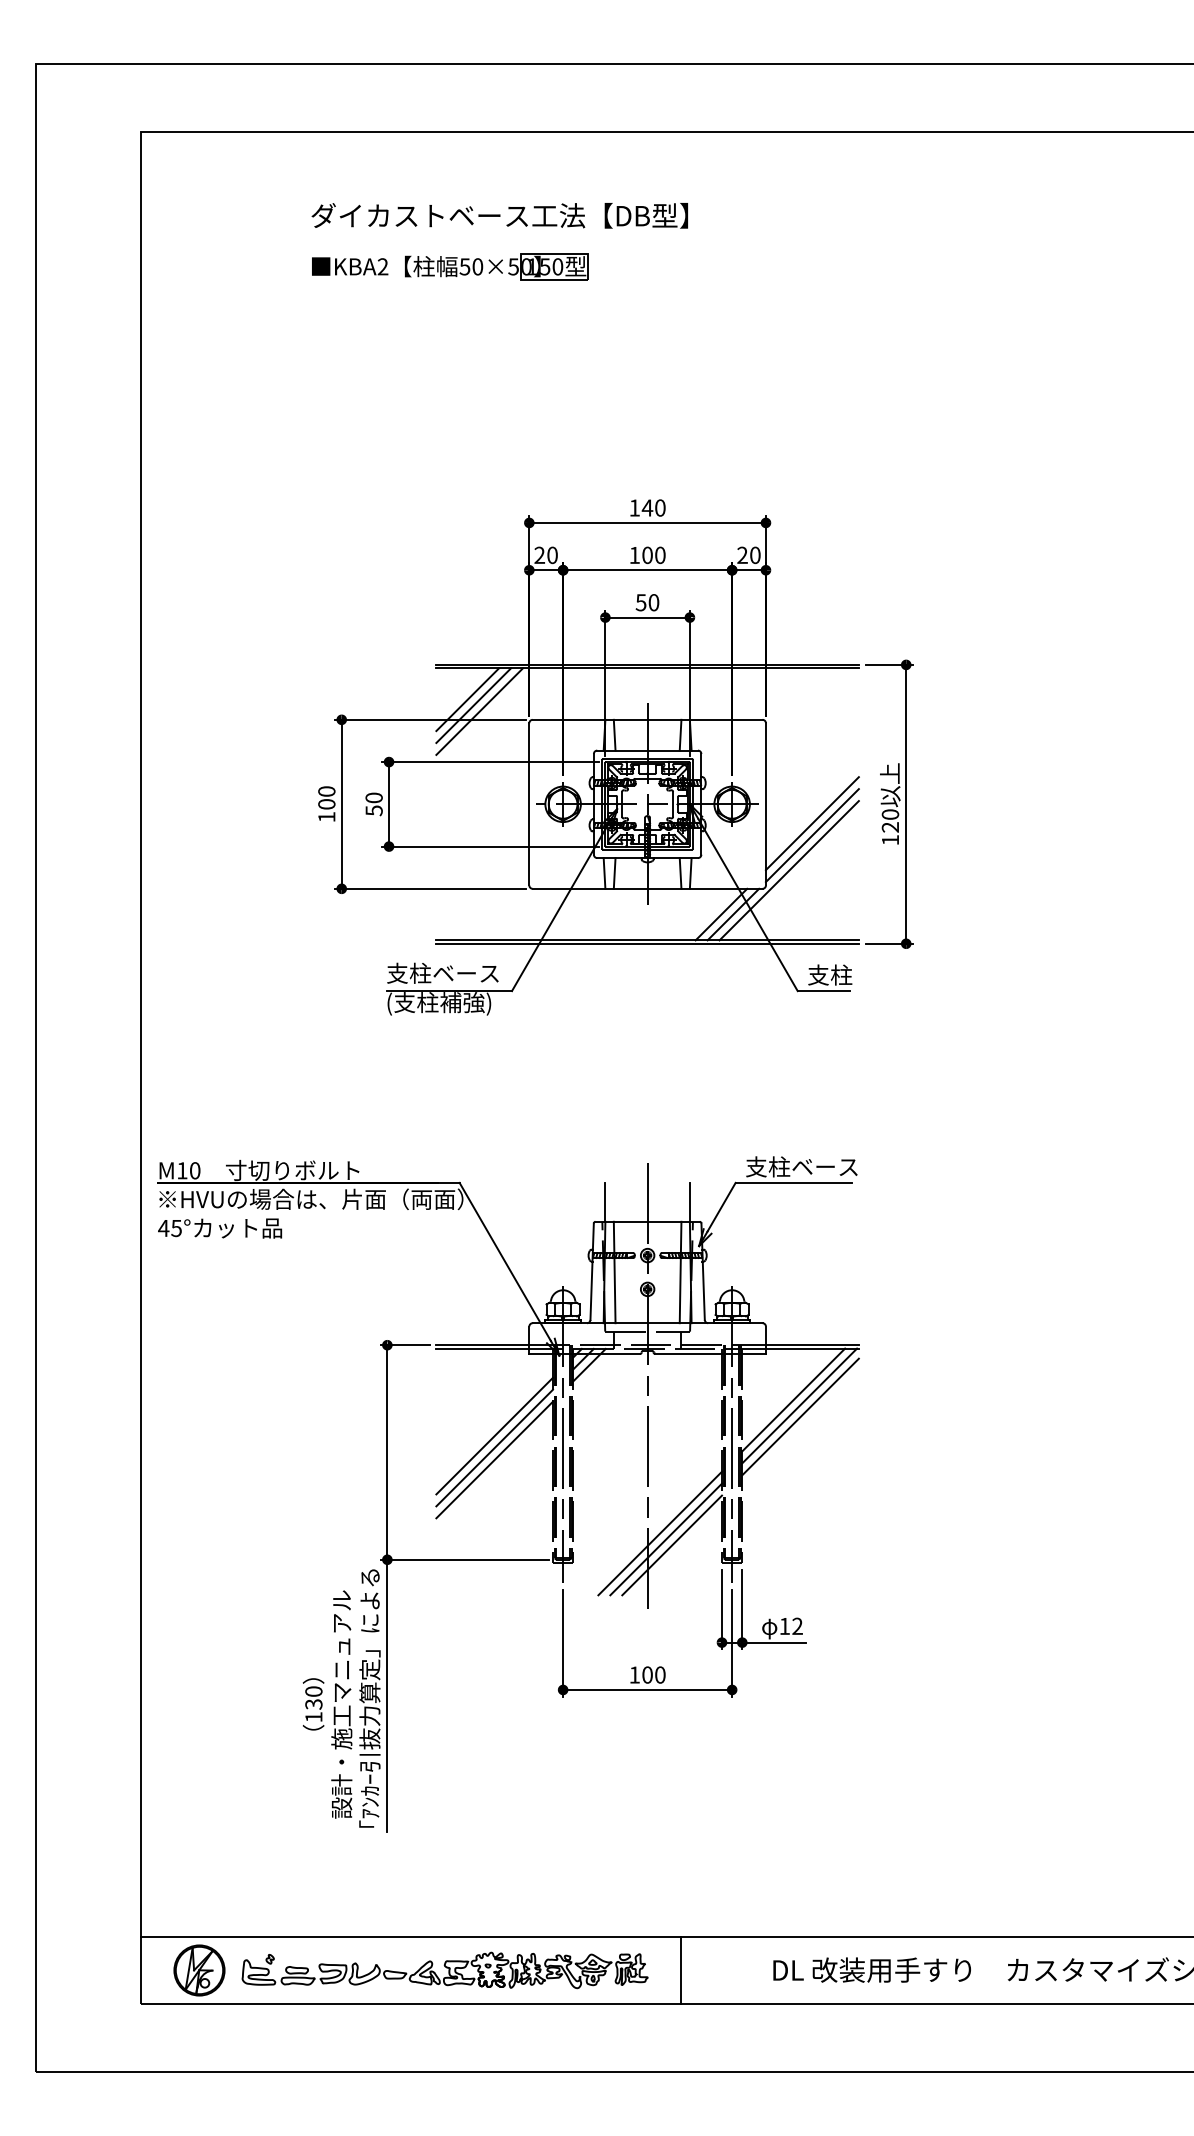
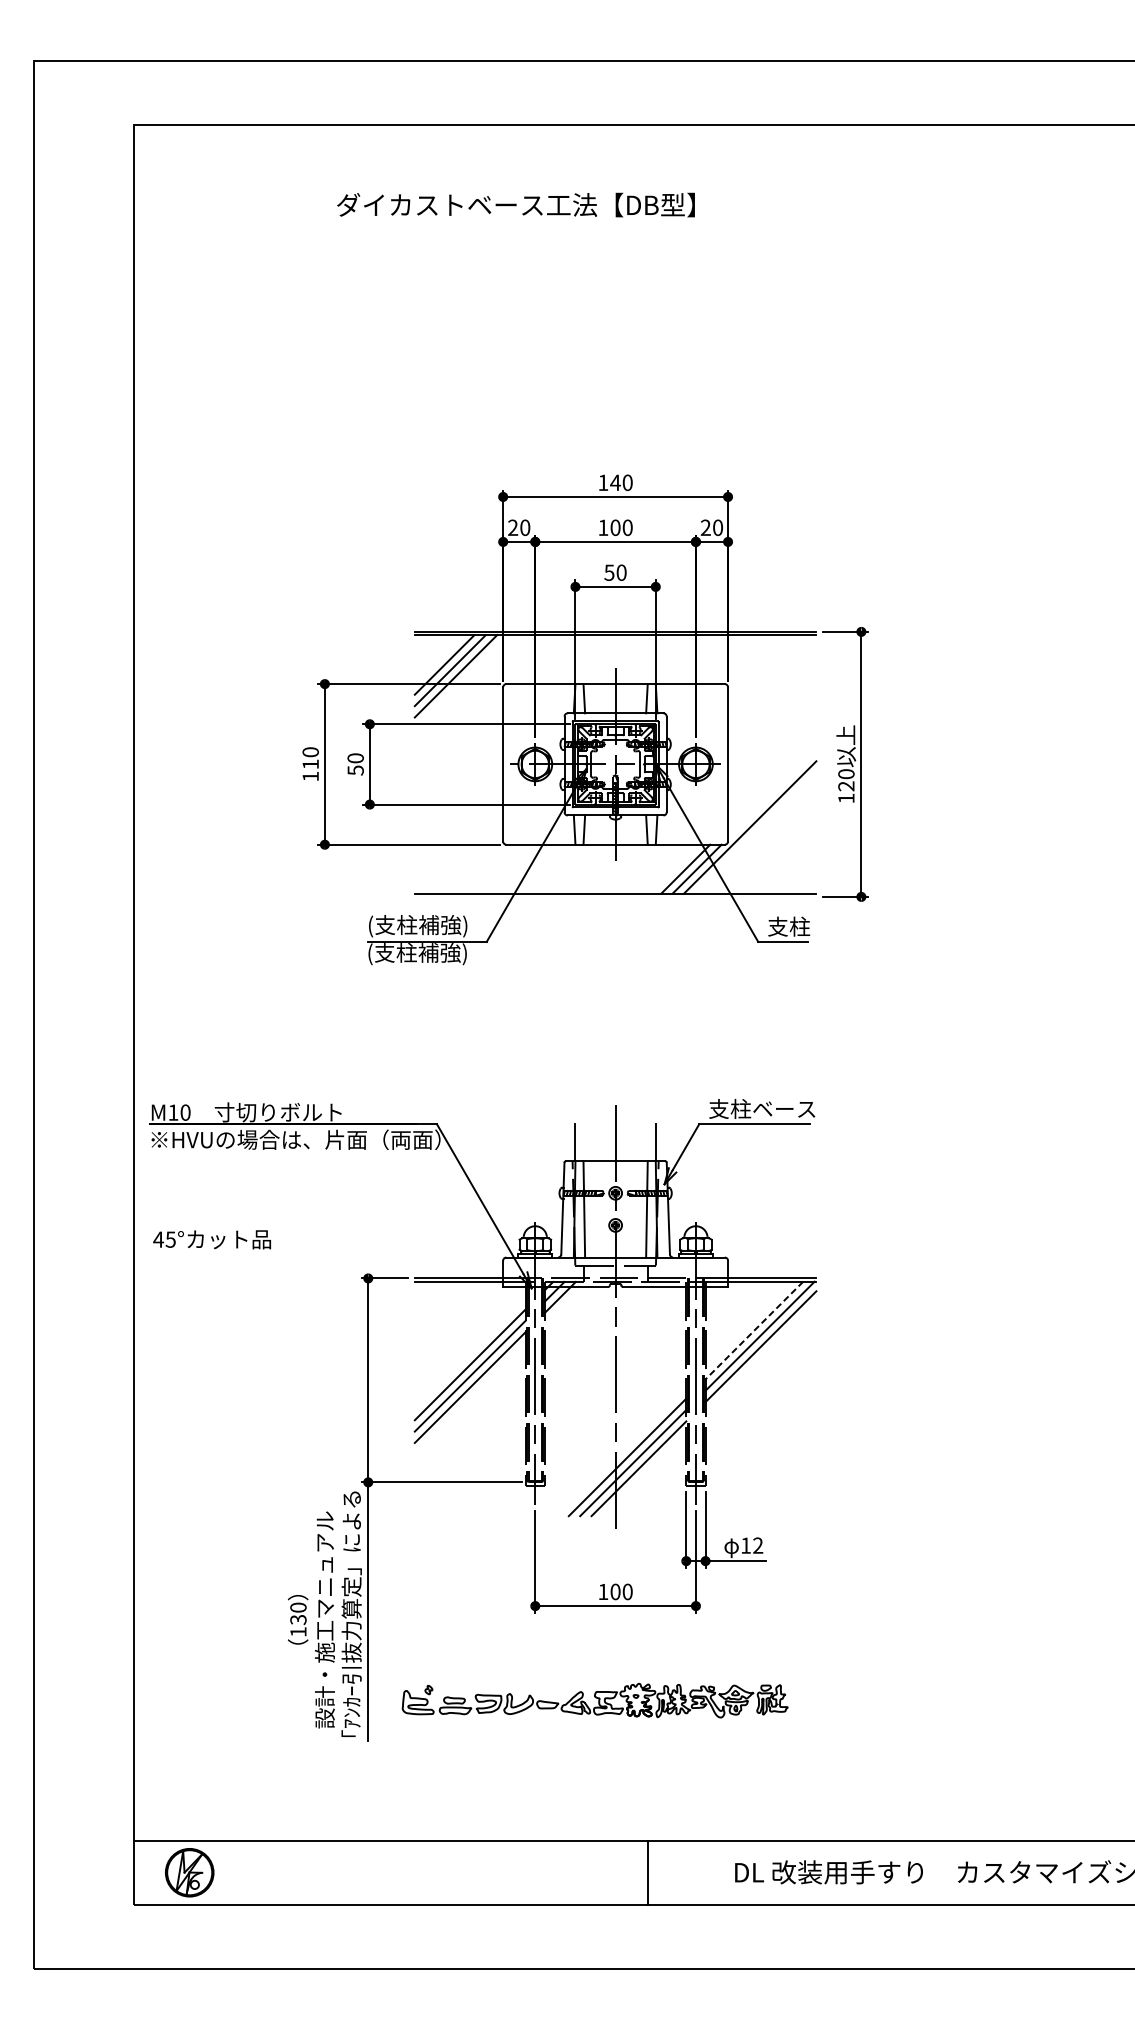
text: (499, 215) -> (515, 204), moved
part: (450, 266) -> (428, 253), removed
text: (326, 804) -> (310, 764), 100 -> 110
line: (811, 823) -> (771, 782), removed
line: (811, 835) -> (771, 794), removed
line: (647, 943) -> (615, 896), removed
text: (442, 974) -> (420, 926), 支柱ベース -> (支柱補強)
text: (220, 1228) -> (212, 1239), moved
line: (793, 1400) -> (754, 1331), solid -> dashed
part: (444, 1970) -> (594, 1700), moved

